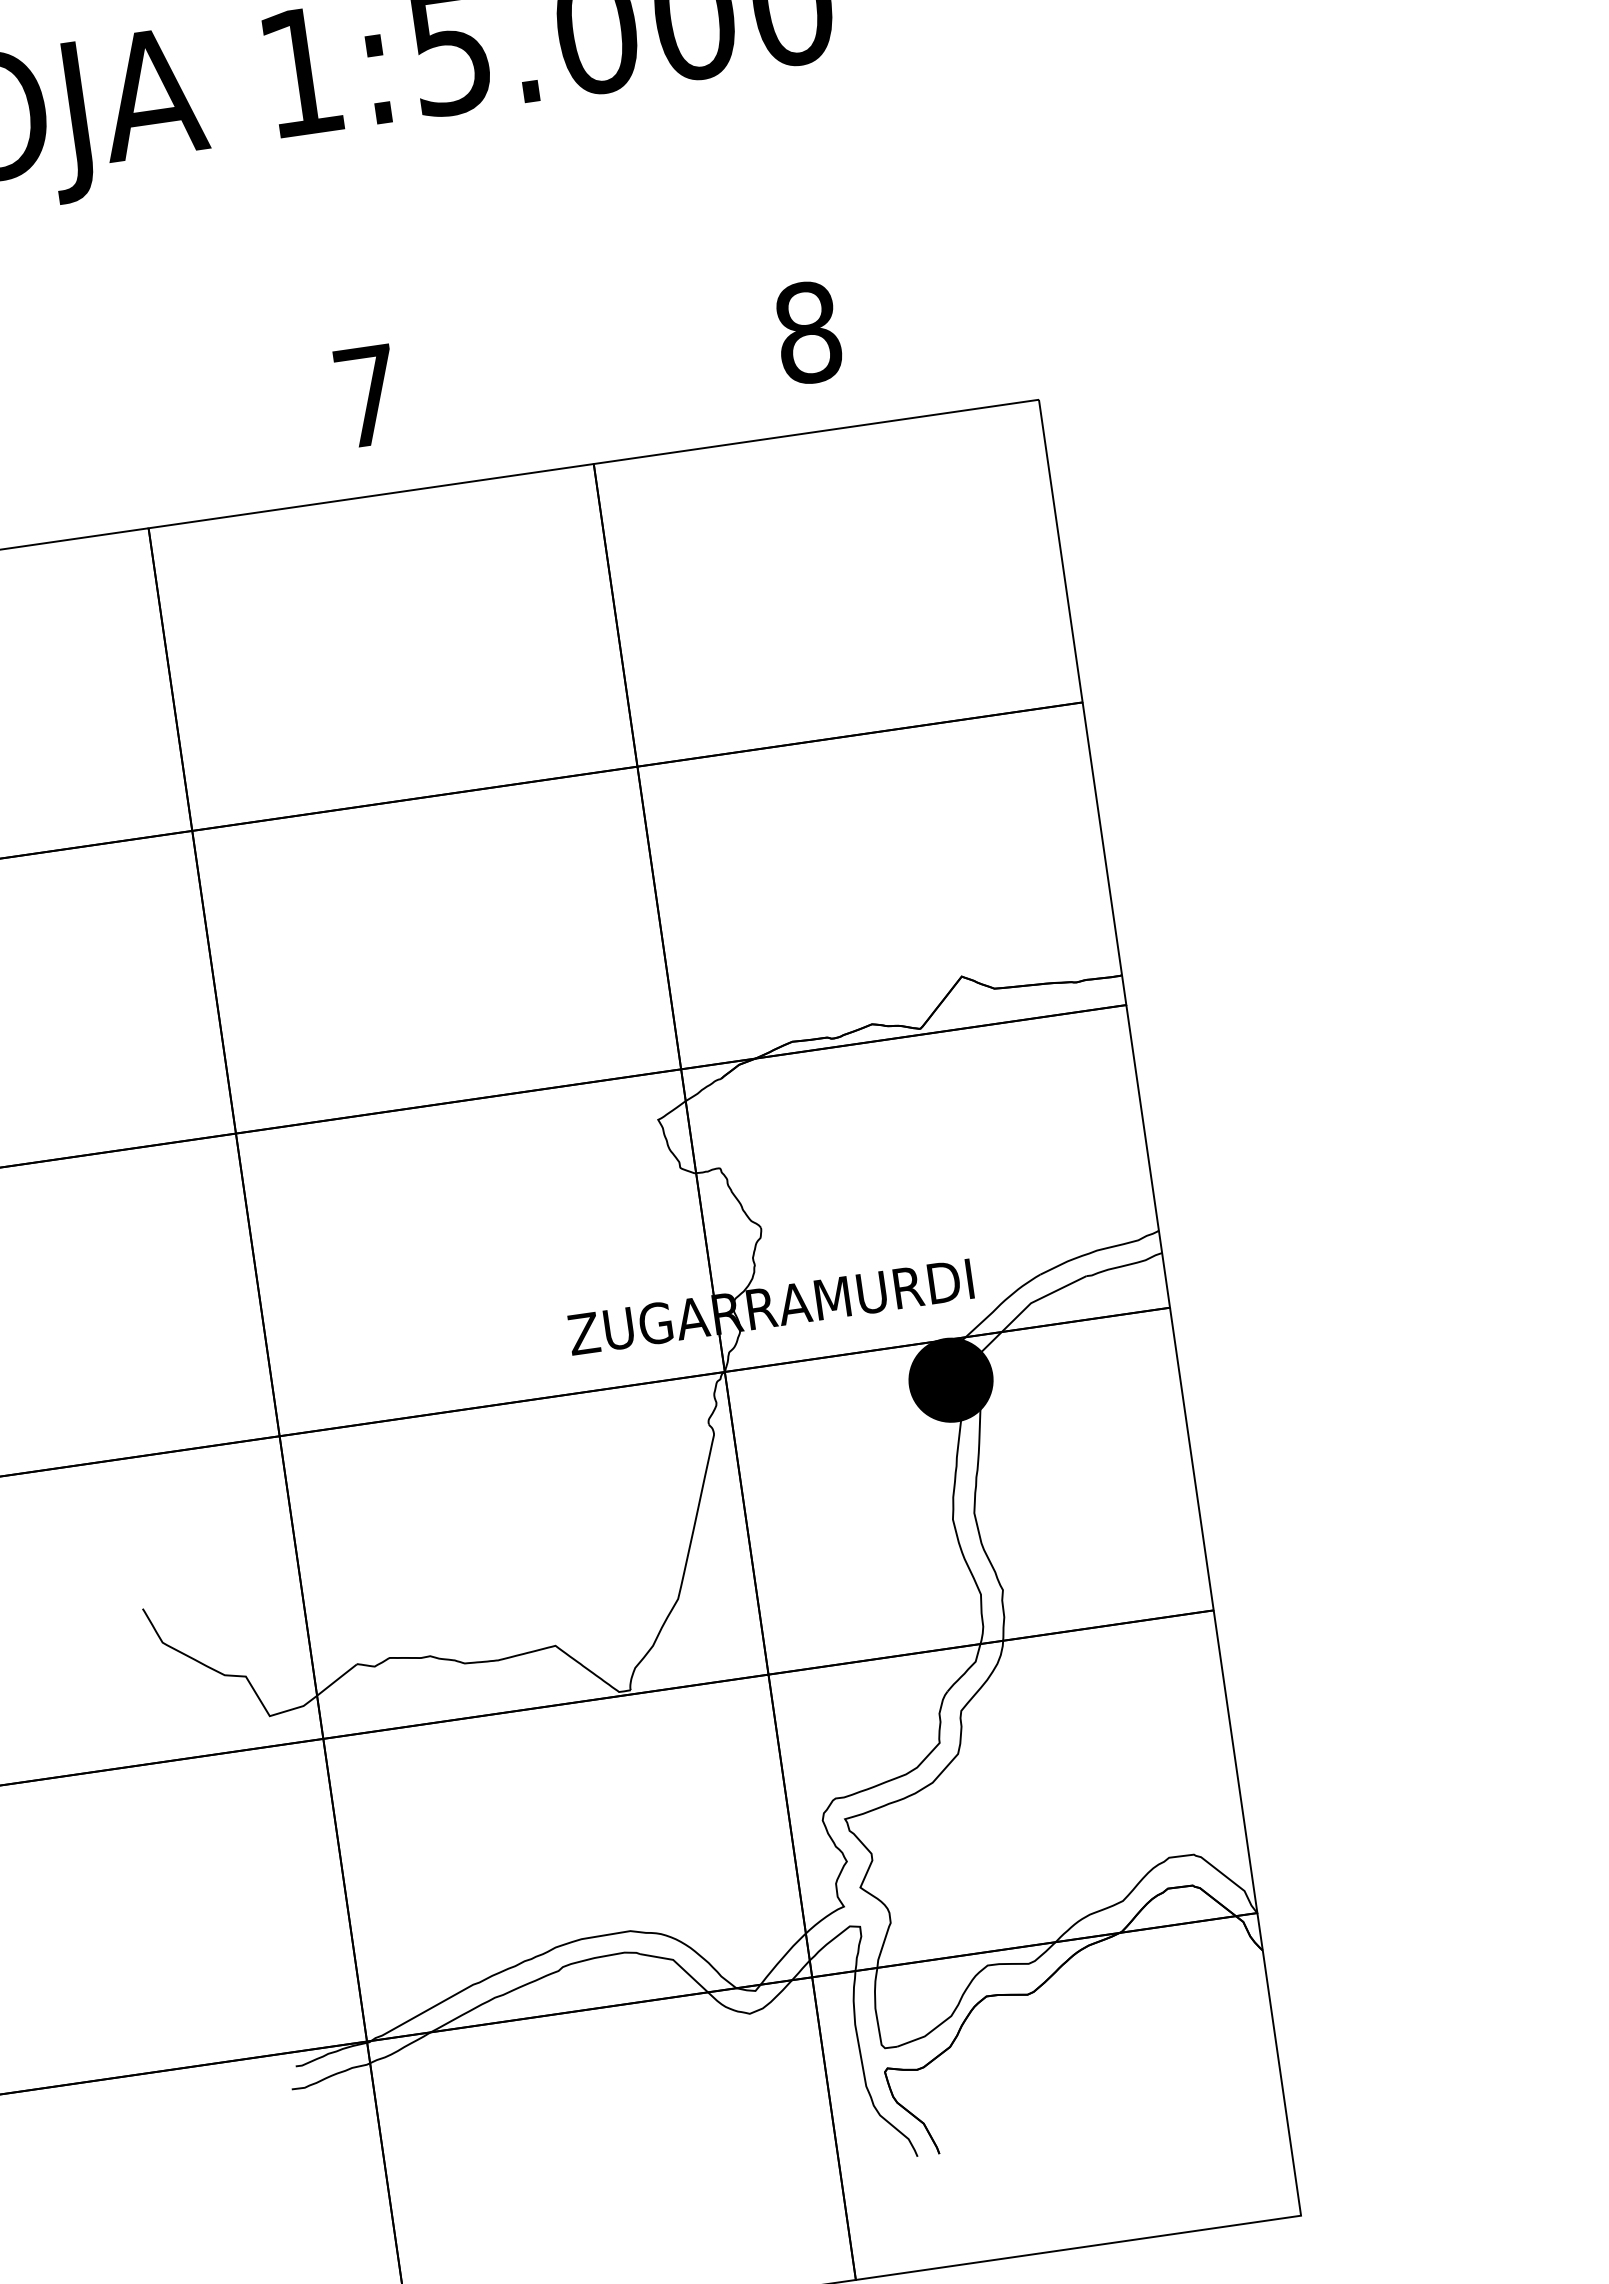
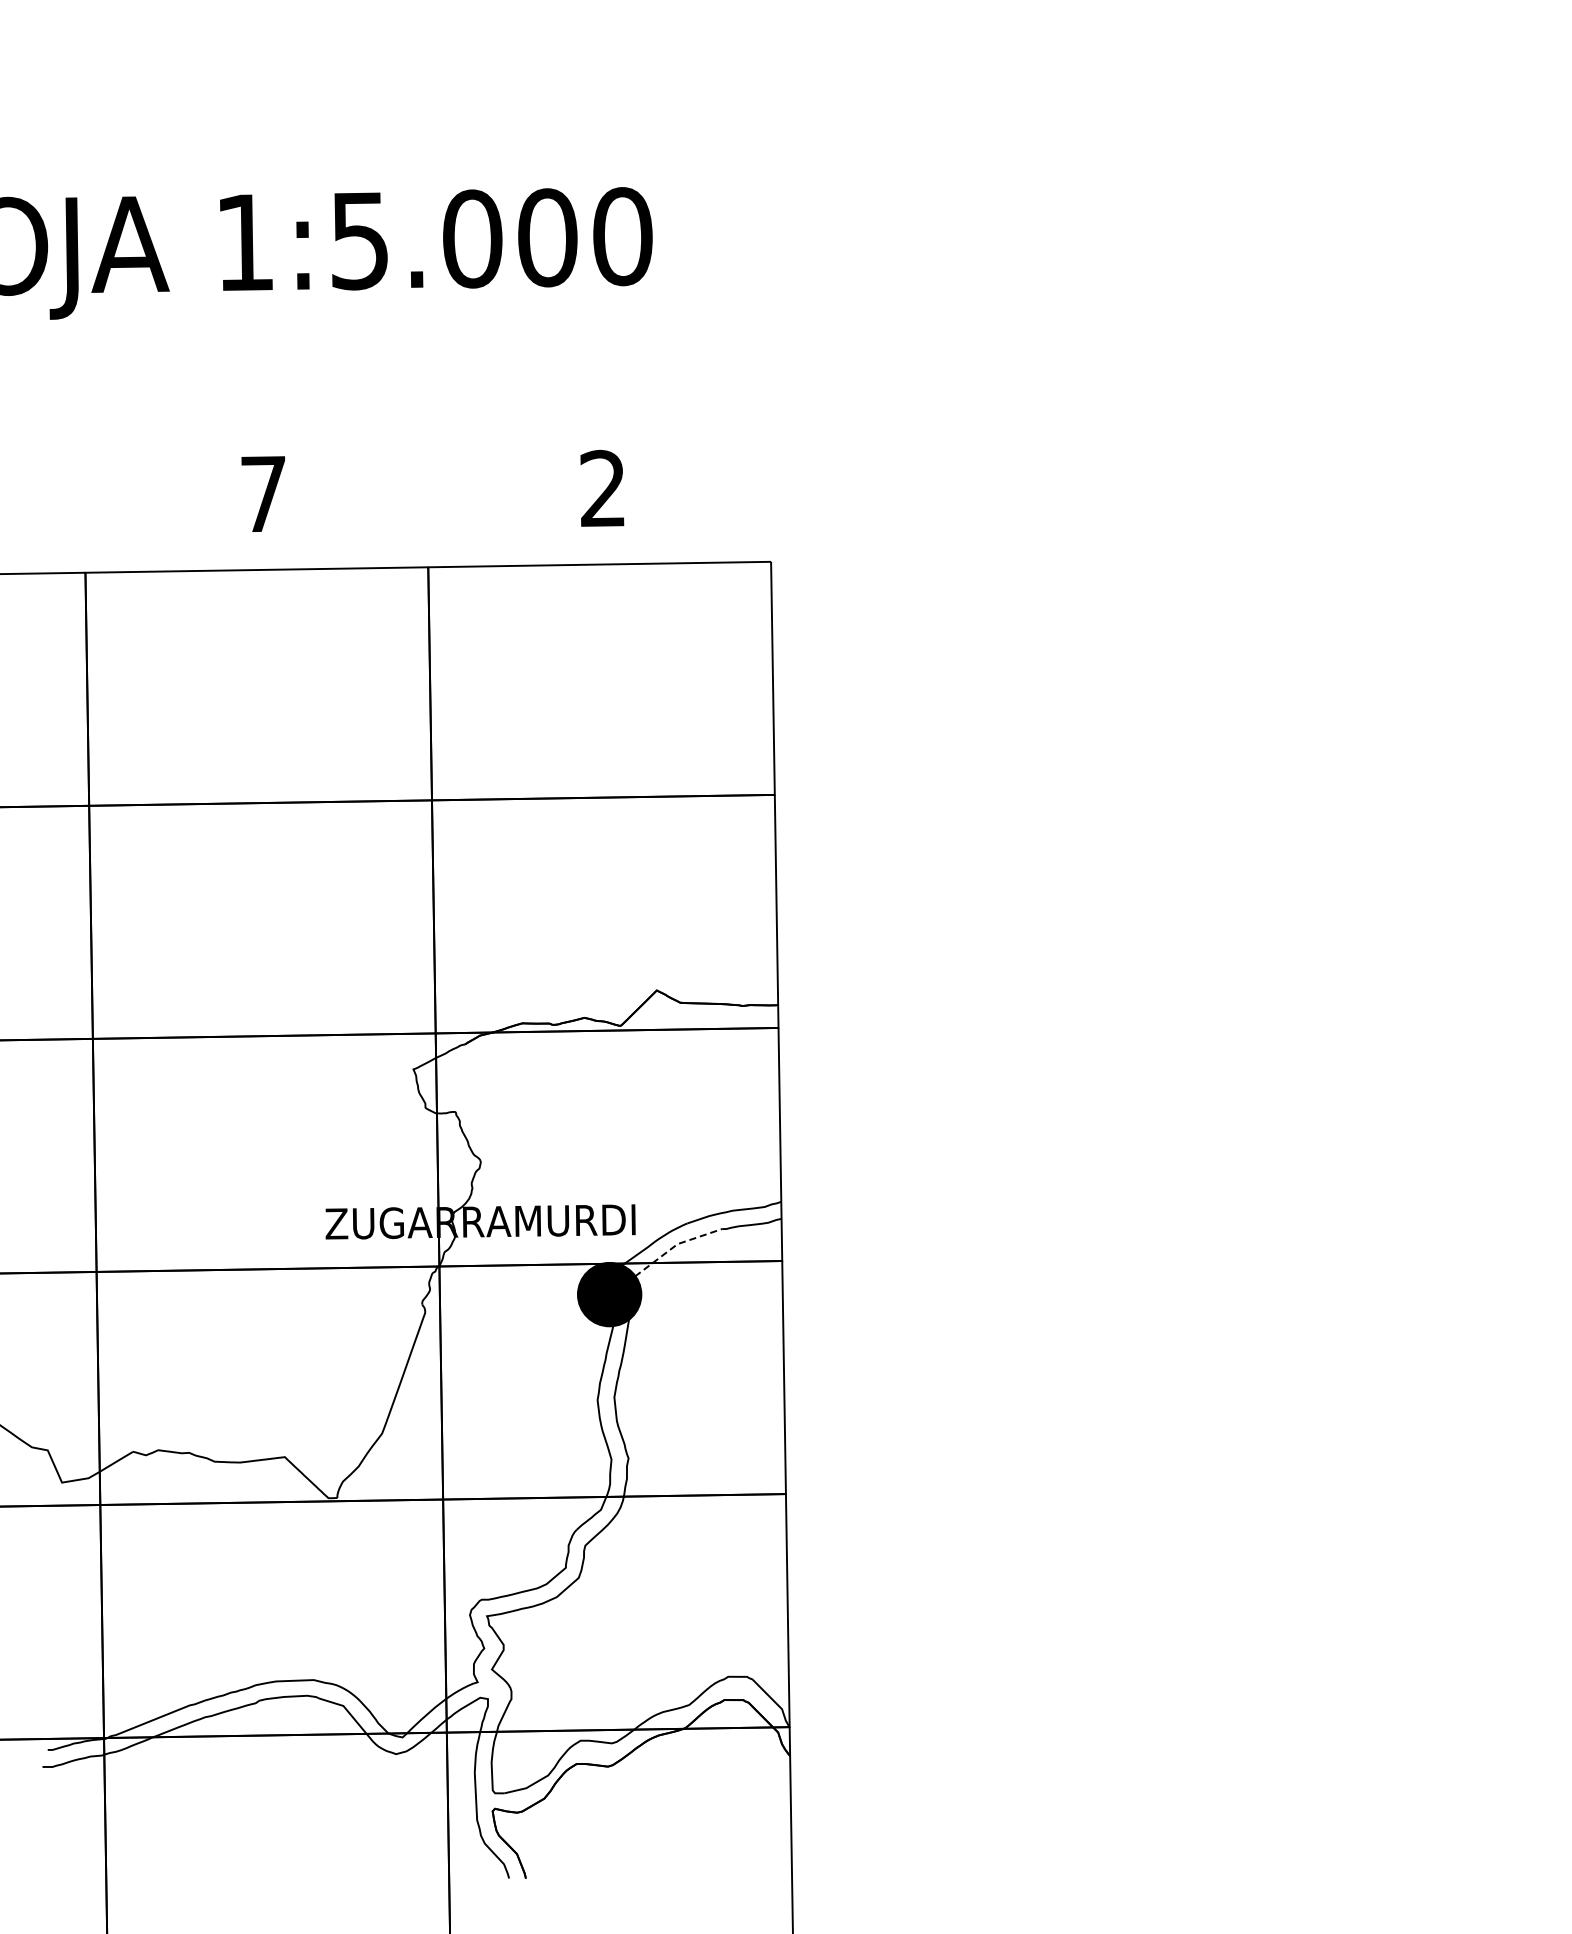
text: (808, 332) -> (603, 488), 8 -> 2
line: (1029, 1305) -> (676, 1245), solid -> dashed

